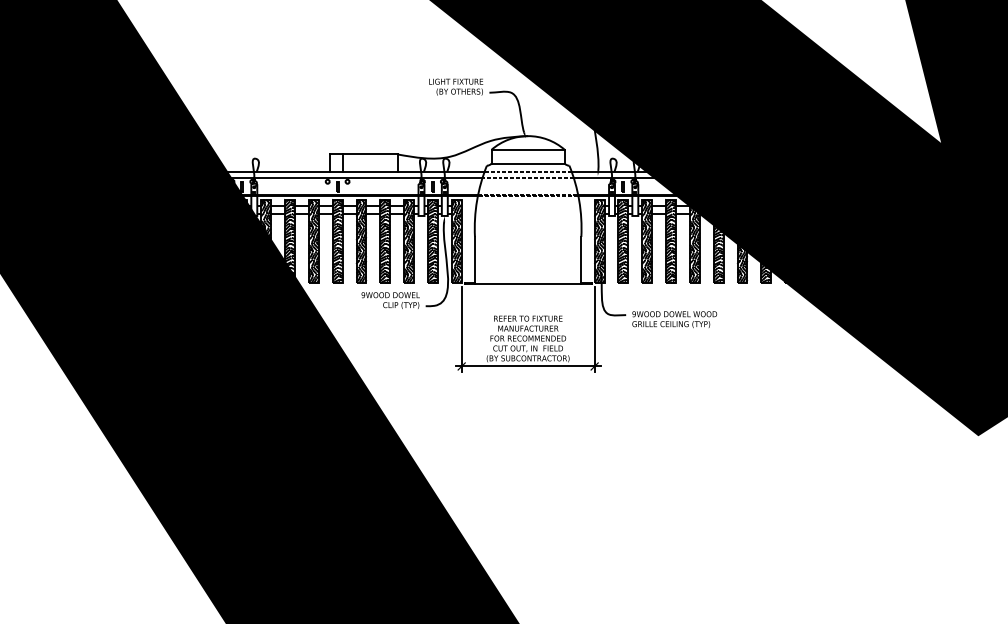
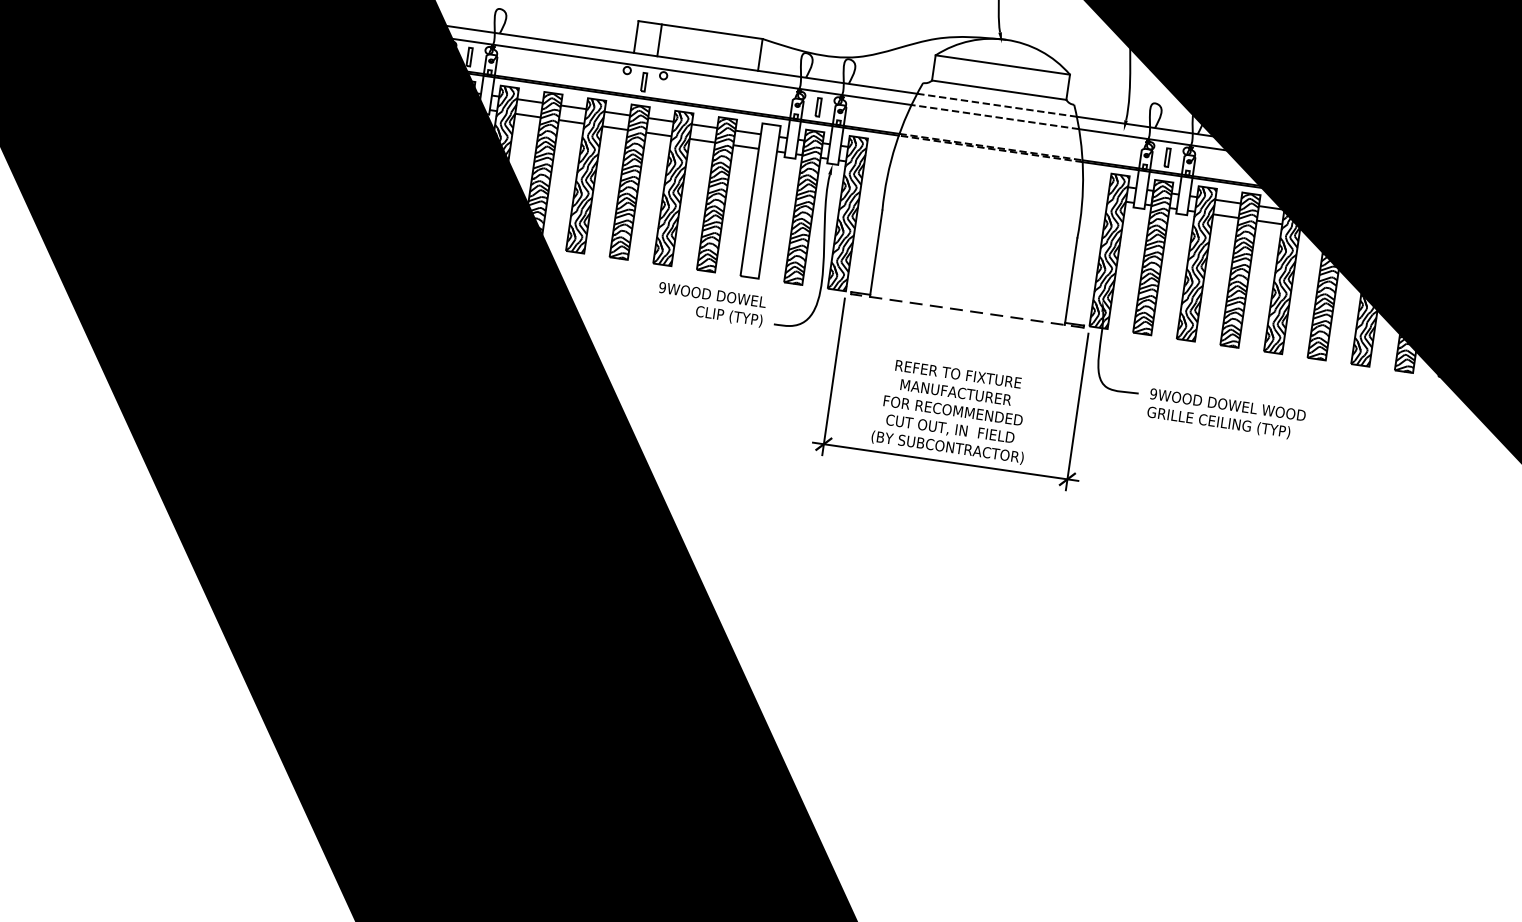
hatch: (409, 240) -> (761, 199), removed
line: (528, 284) -> (967, 311), solid -> dashed

